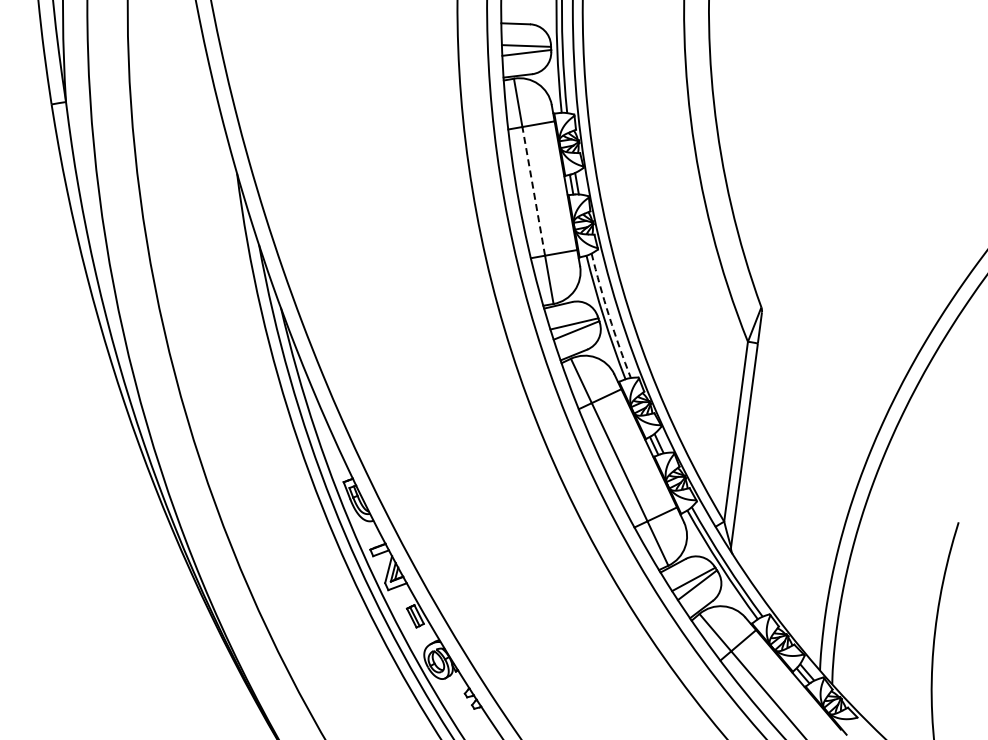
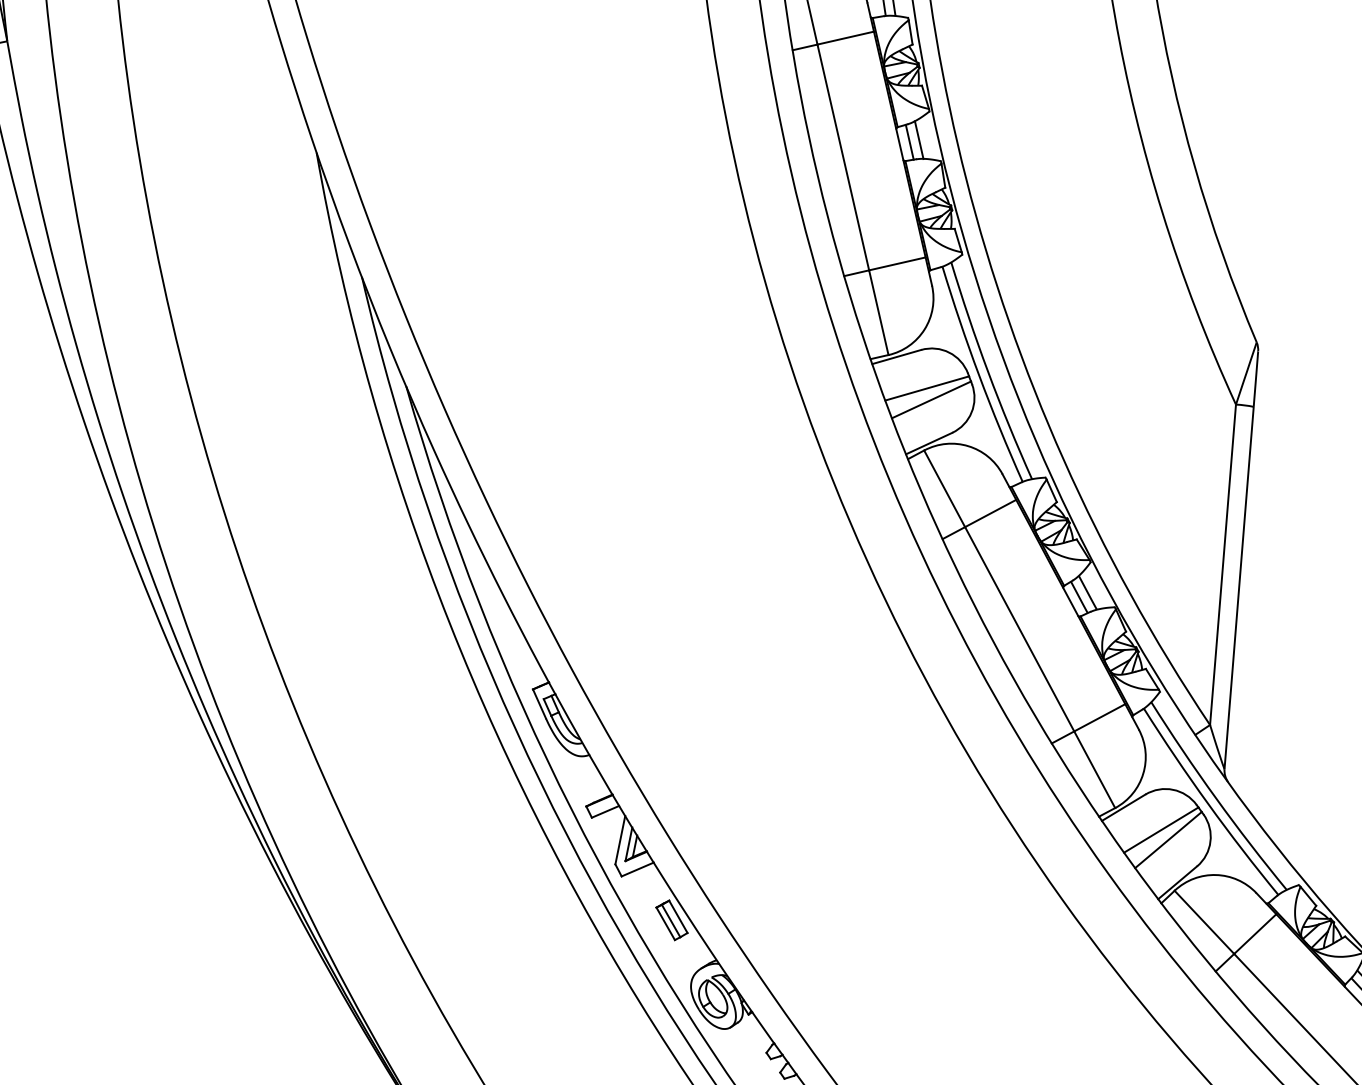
line: (533, 190) -> (842, 155), dashed -> solid
arc: (609, 316) -> (988, 372), dashed -> solid

